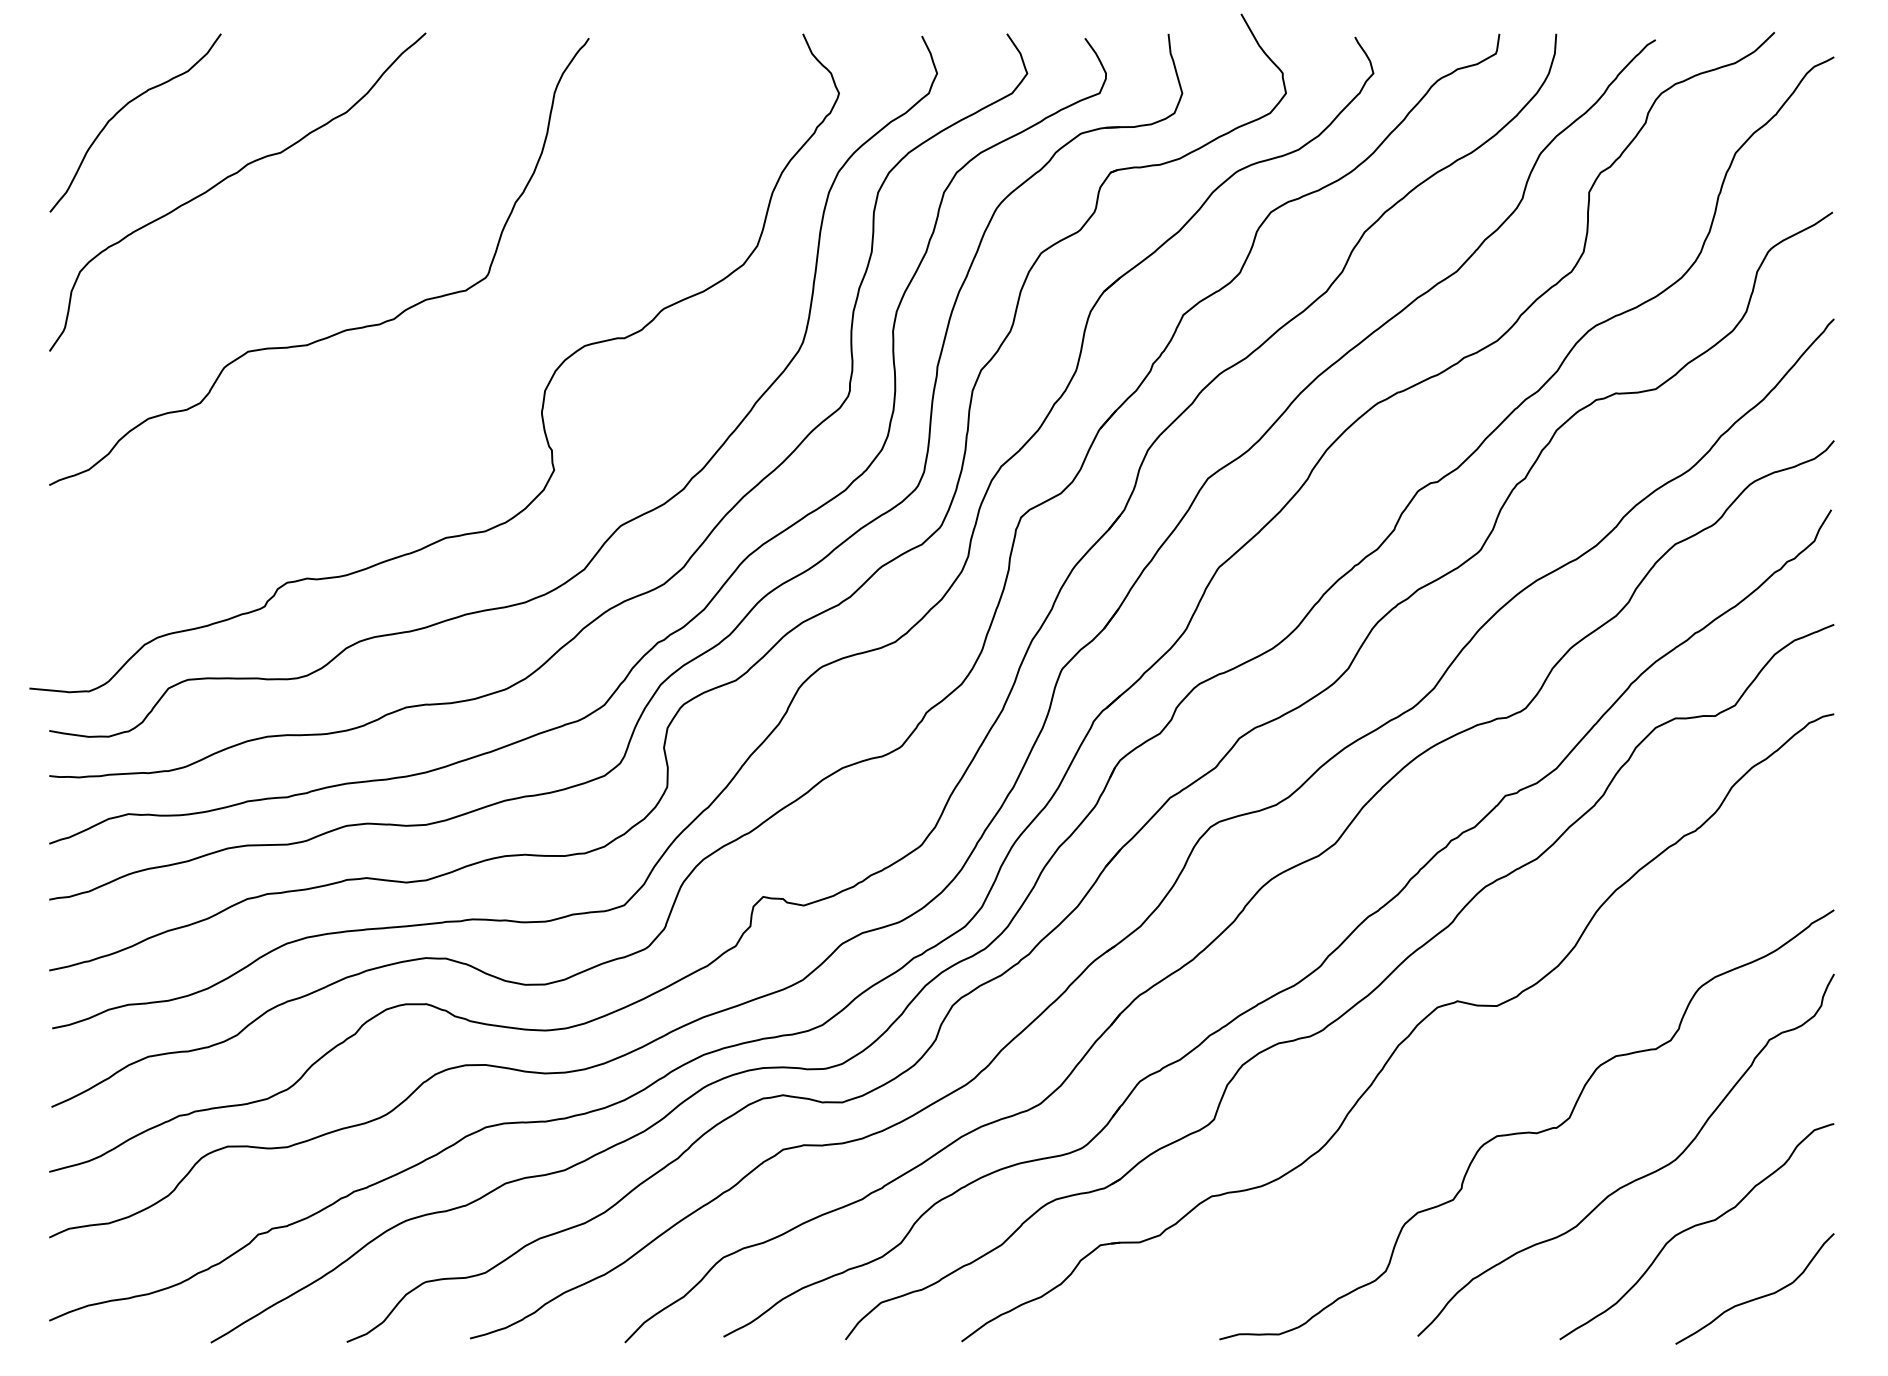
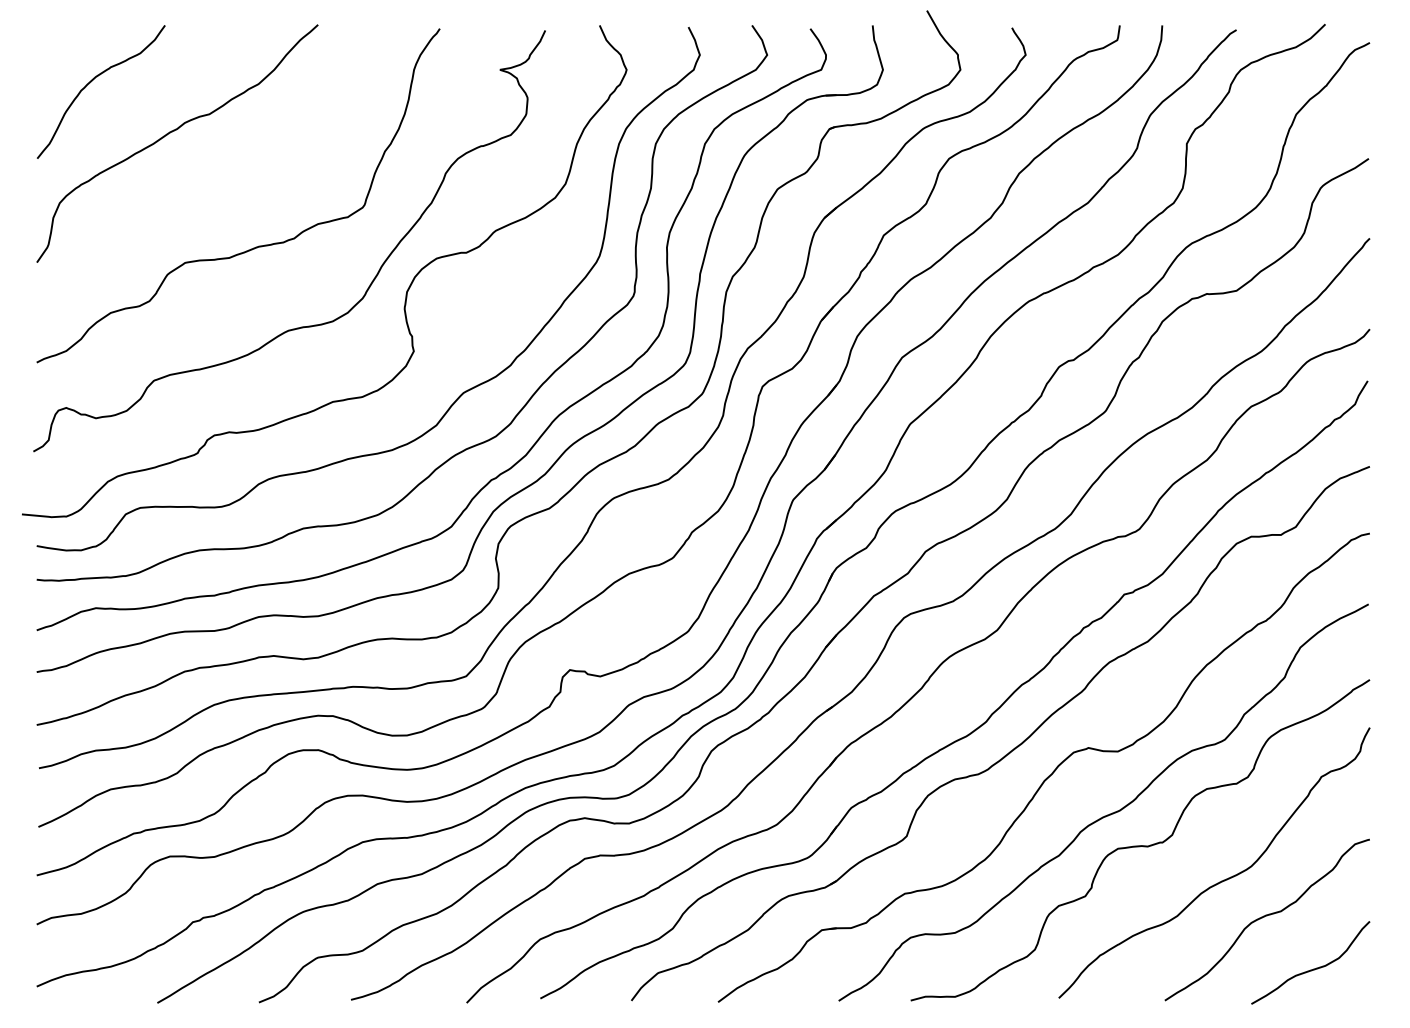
curve: (403, 436) -> (301, 326), added
curve: (1485, 1089) -> (1109, 813), added

